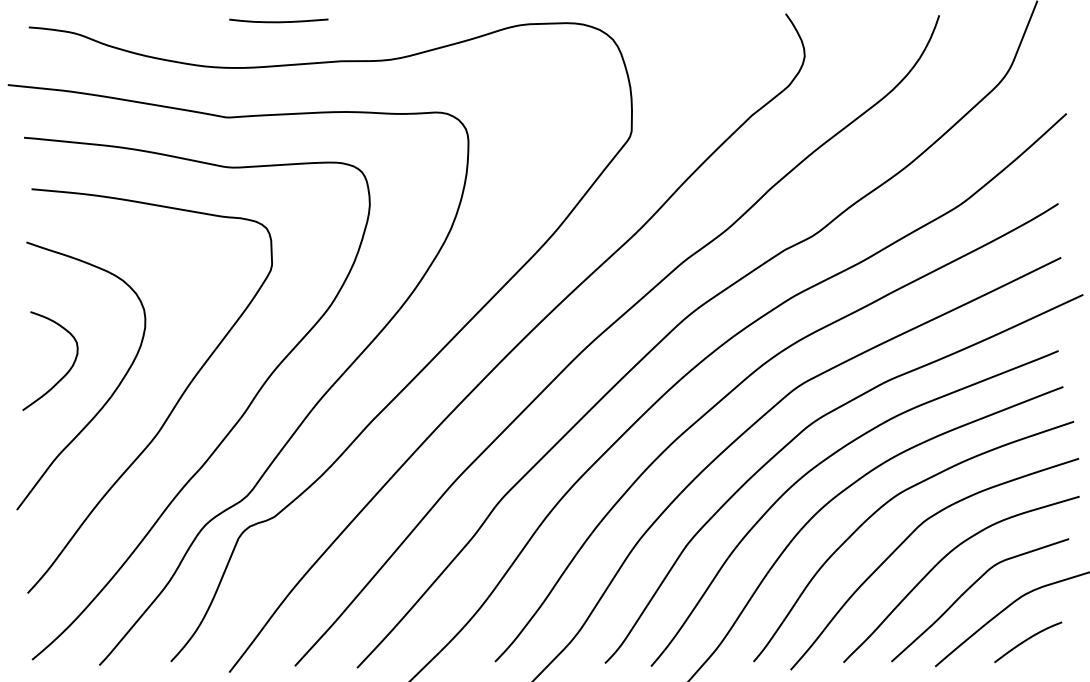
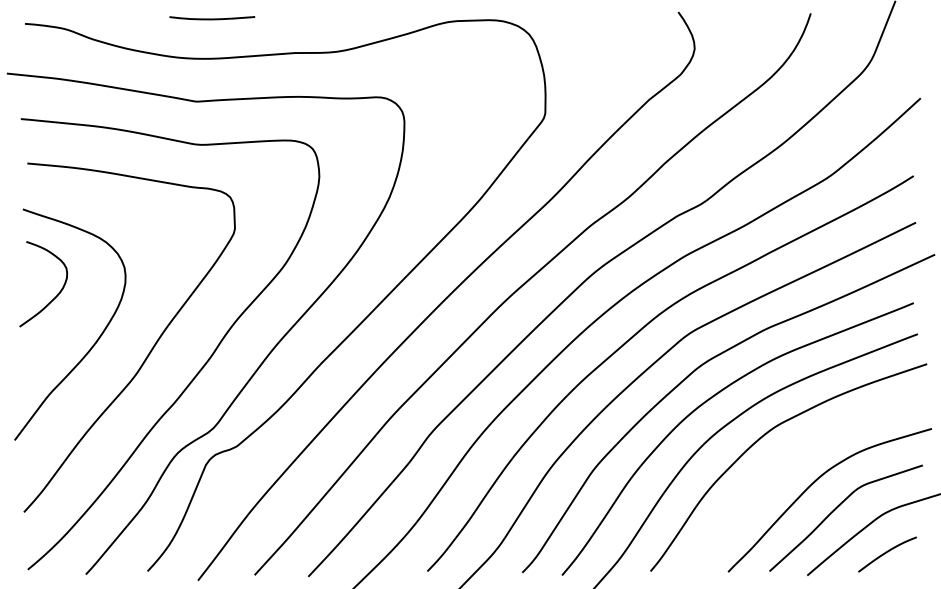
curve: (278, 21) -> (212, 18), moved
curve: (64, 374) -> (55, 295), moved
curve: (908, 538) -> (784, 464), removed

